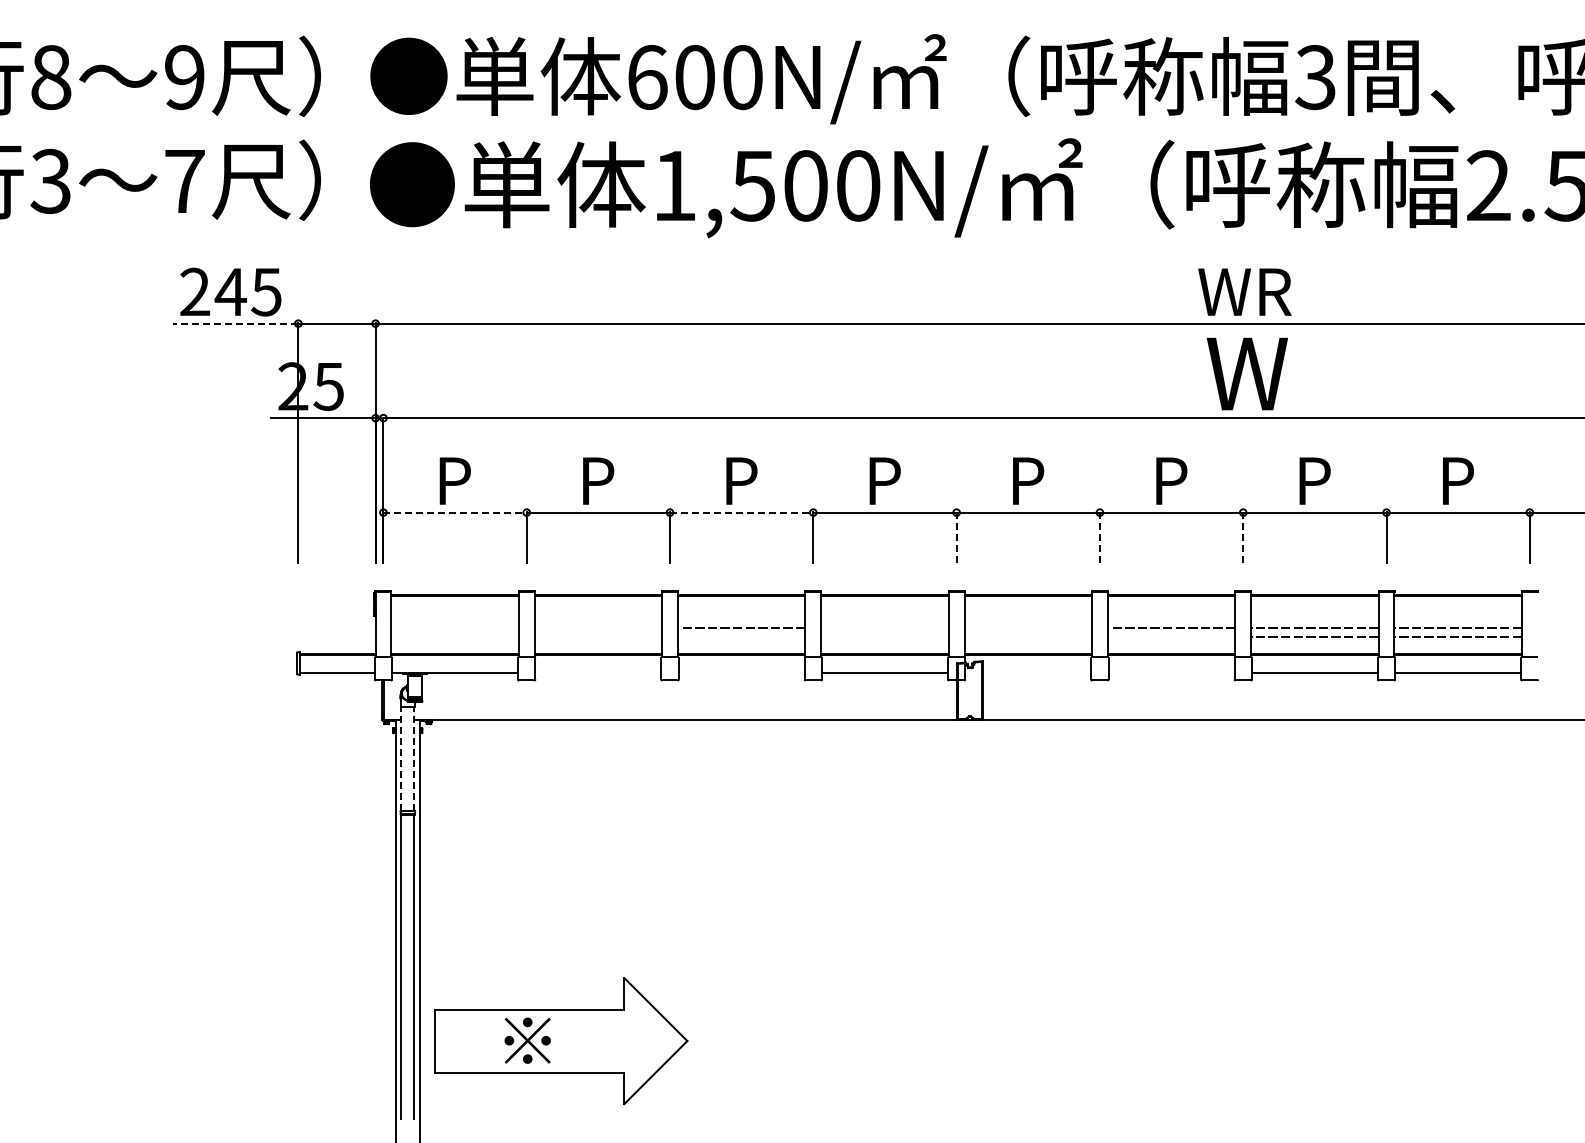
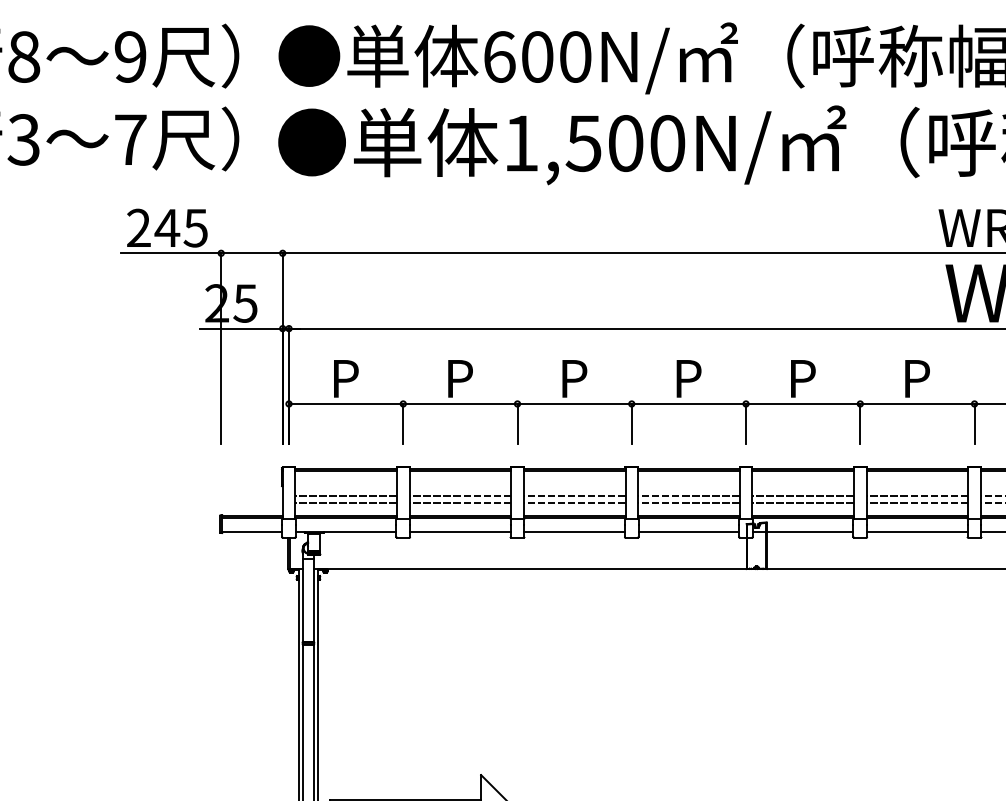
line: (235, 323) -> (171, 253), dashed -> solid
line: (455, 512) -> (346, 403), dashed -> solid
line: (741, 512) -> (574, 403), dashed -> solid
line: (956, 537) -> (745, 423), dashed -> solid
line: (1099, 537) -> (859, 423), dashed -> solid
line: (1243, 537) -> (974, 423), dashed -> solid
line: (454, 628) -> (345, 496), added
line: (598, 628) -> (460, 496), added
line: (884, 628) -> (688, 496), added
line: (1028, 628) -> (803, 496), added
line: (454, 636) -> (345, 502), added
line: (598, 636) -> (460, 502), added
line: (741, 636) -> (574, 502), added
line: (884, 636) -> (688, 502), added
line: (1028, 636) -> (803, 502), added
line: (1171, 636) -> (917, 502), added
line: (598, 673) -> (460, 532), added
line: (741, 673) -> (574, 532), added
line: (1028, 673) -> (803, 532), added
line: (1171, 673) -> (917, 532), added
line: (401, 759) -> (303, 600), dashed -> solid
line: (414, 759) -> (313, 600), dashed -> solid

